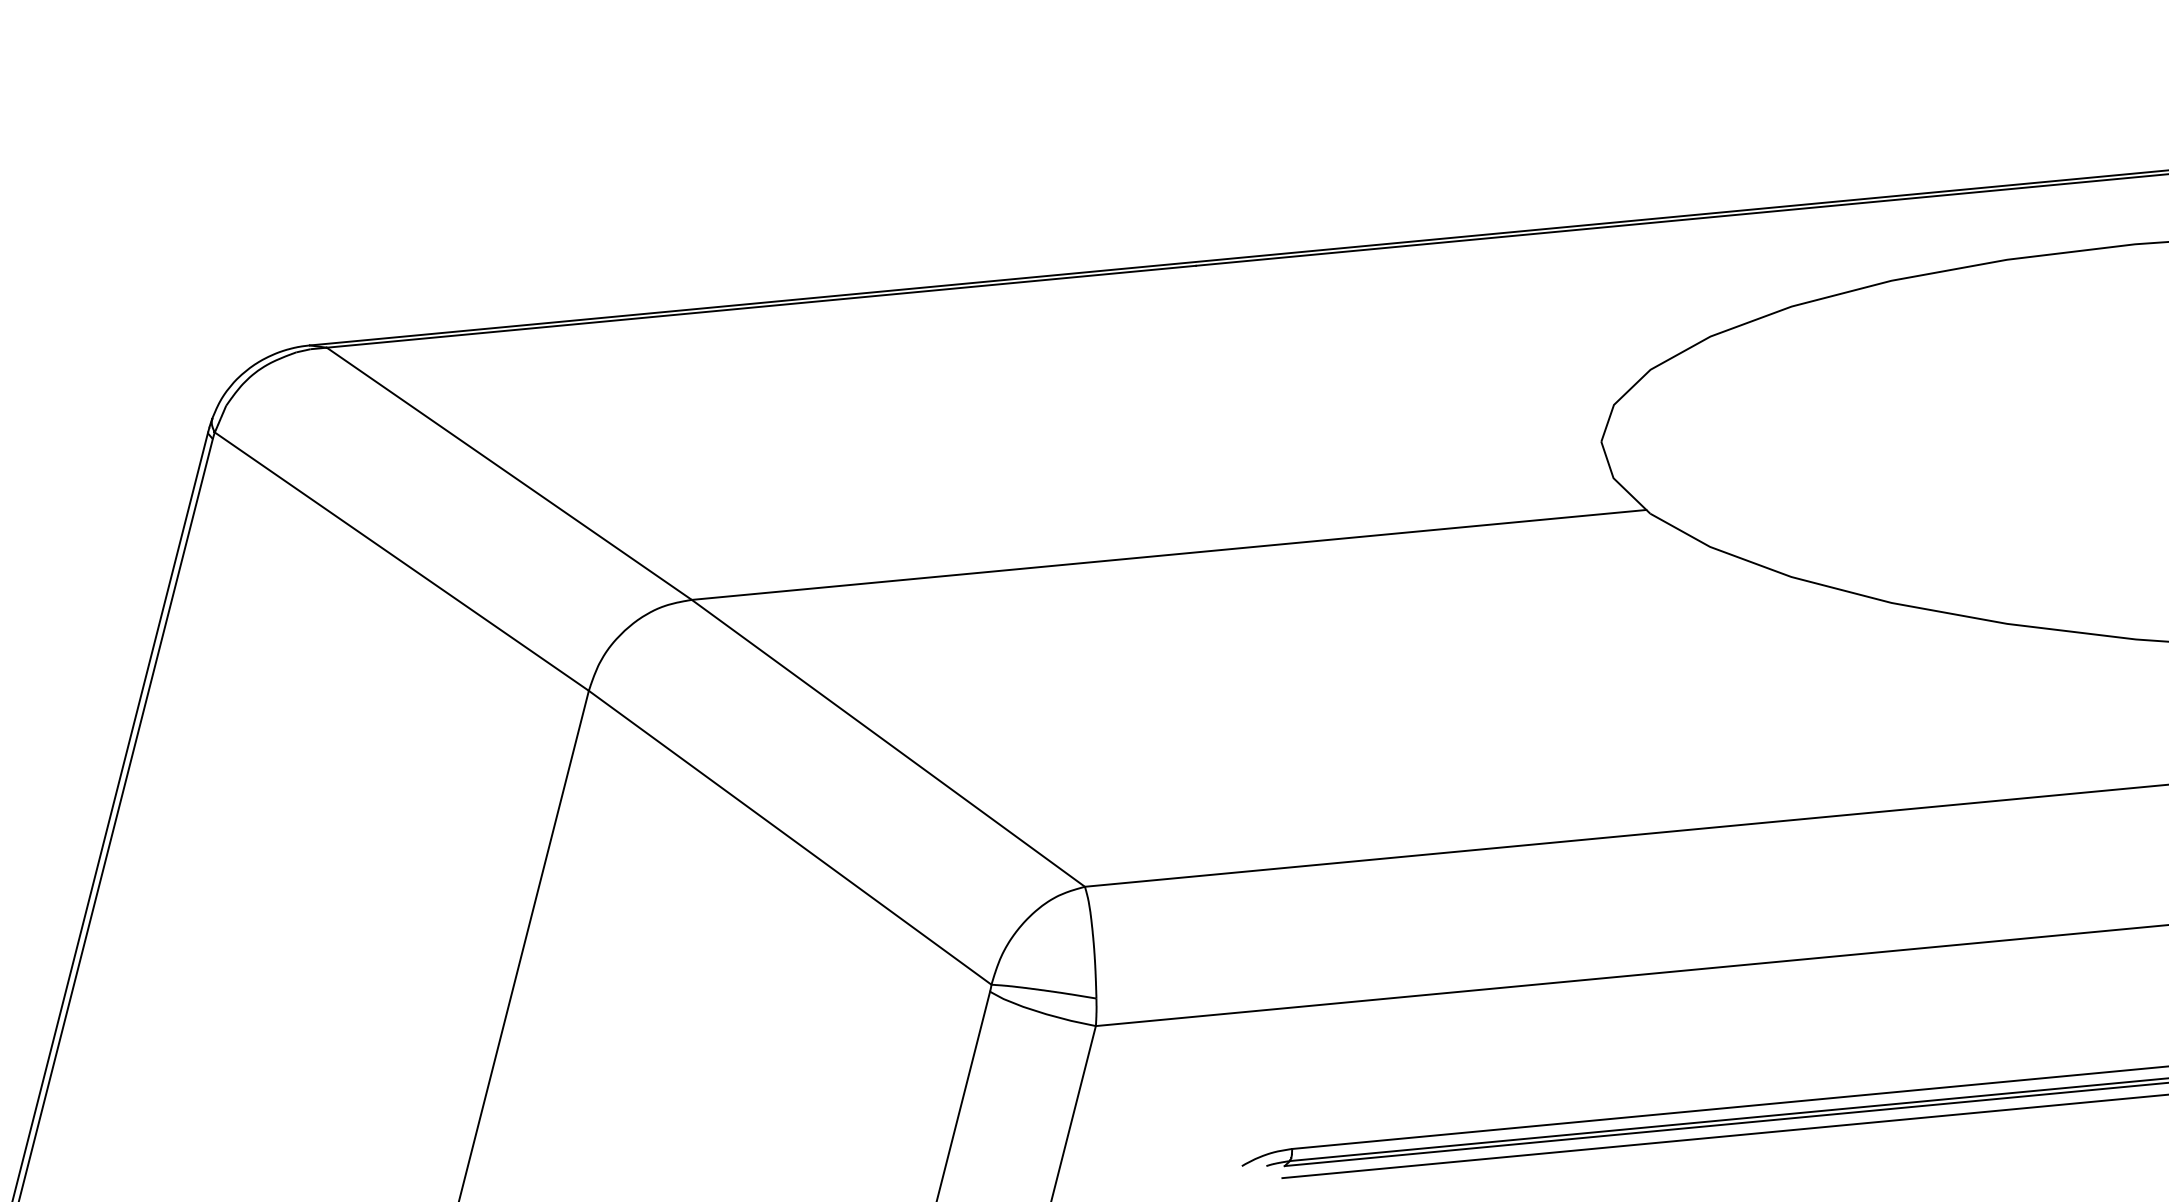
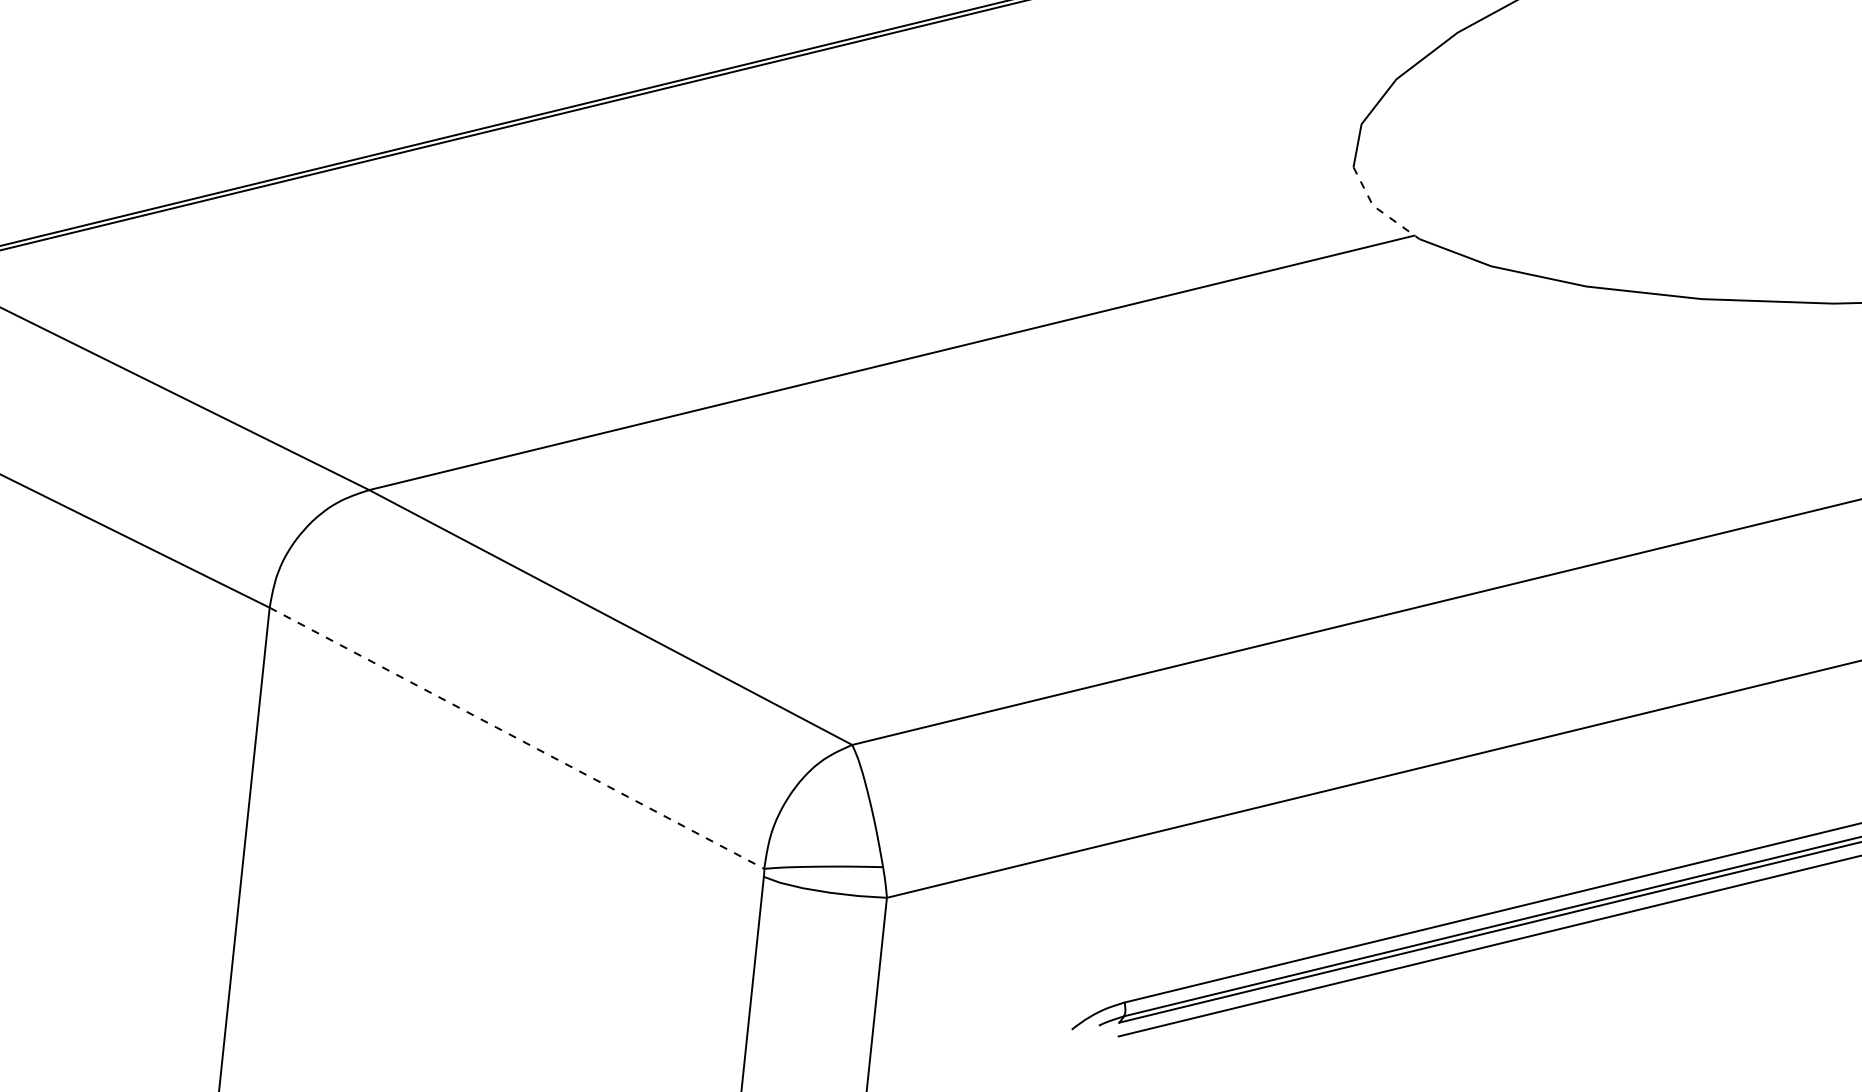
line: (1617, 482) -> (1378, 209), solid -> dashed
line: (790, 838) -> (517, 739), solid -> dashed

